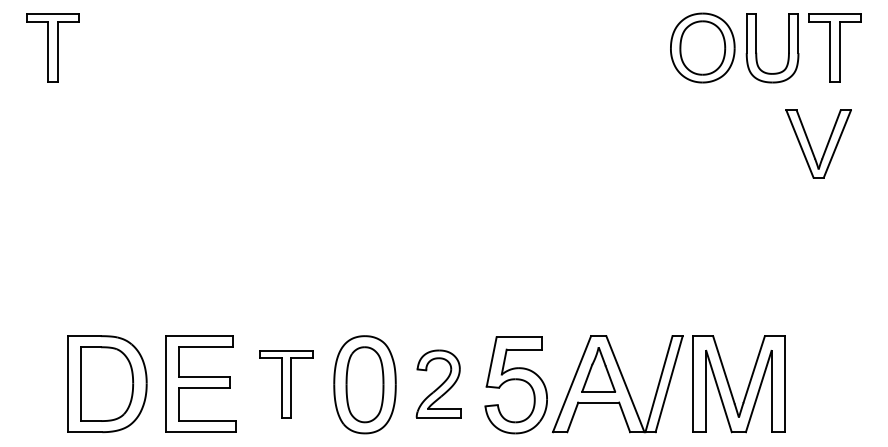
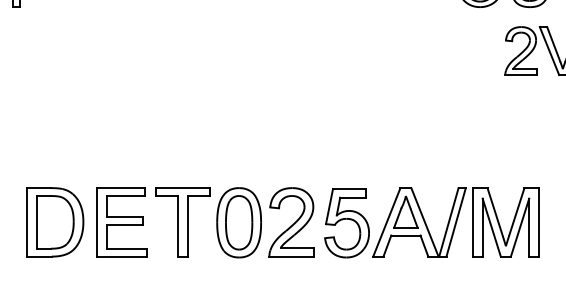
part: (759, 143) -> (520, 50), added
part: (286, 383) -> (183, 221), size x1.43
part: (438, 383) -> (291, 221), size x1.43

